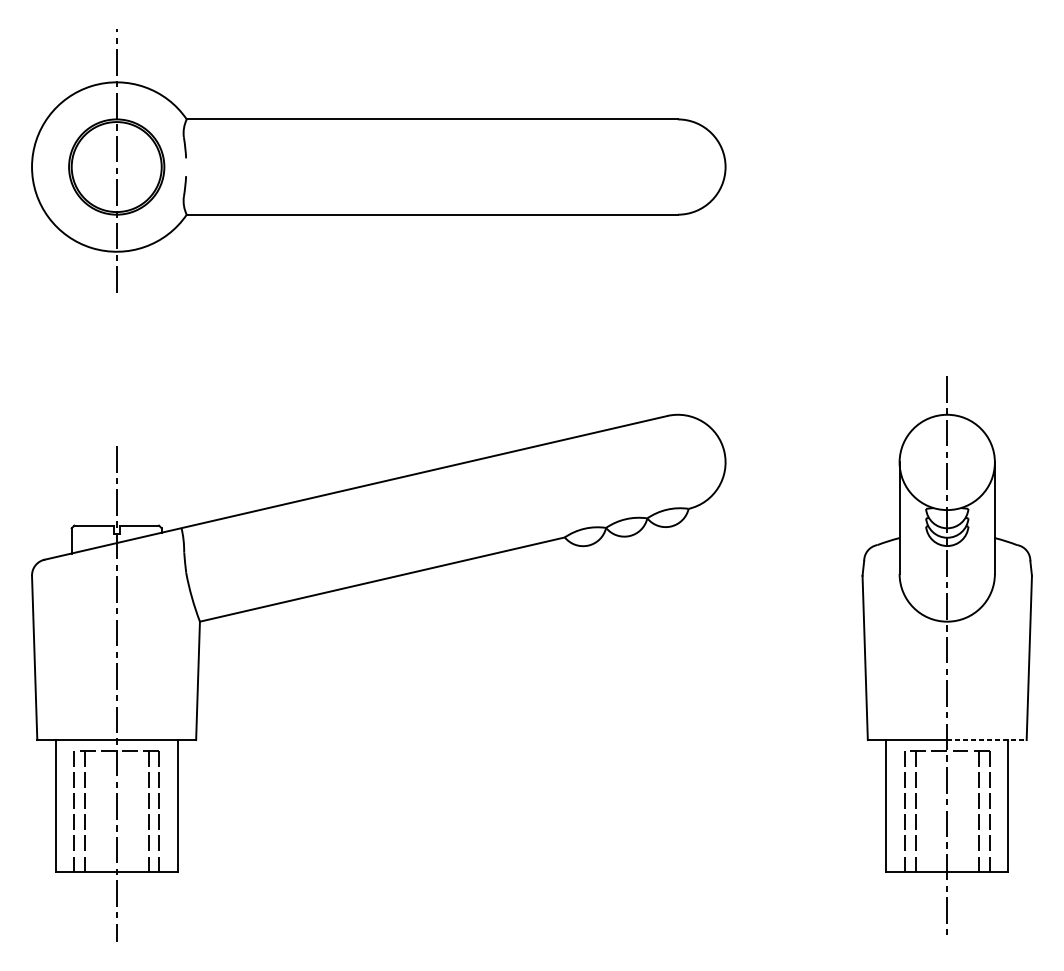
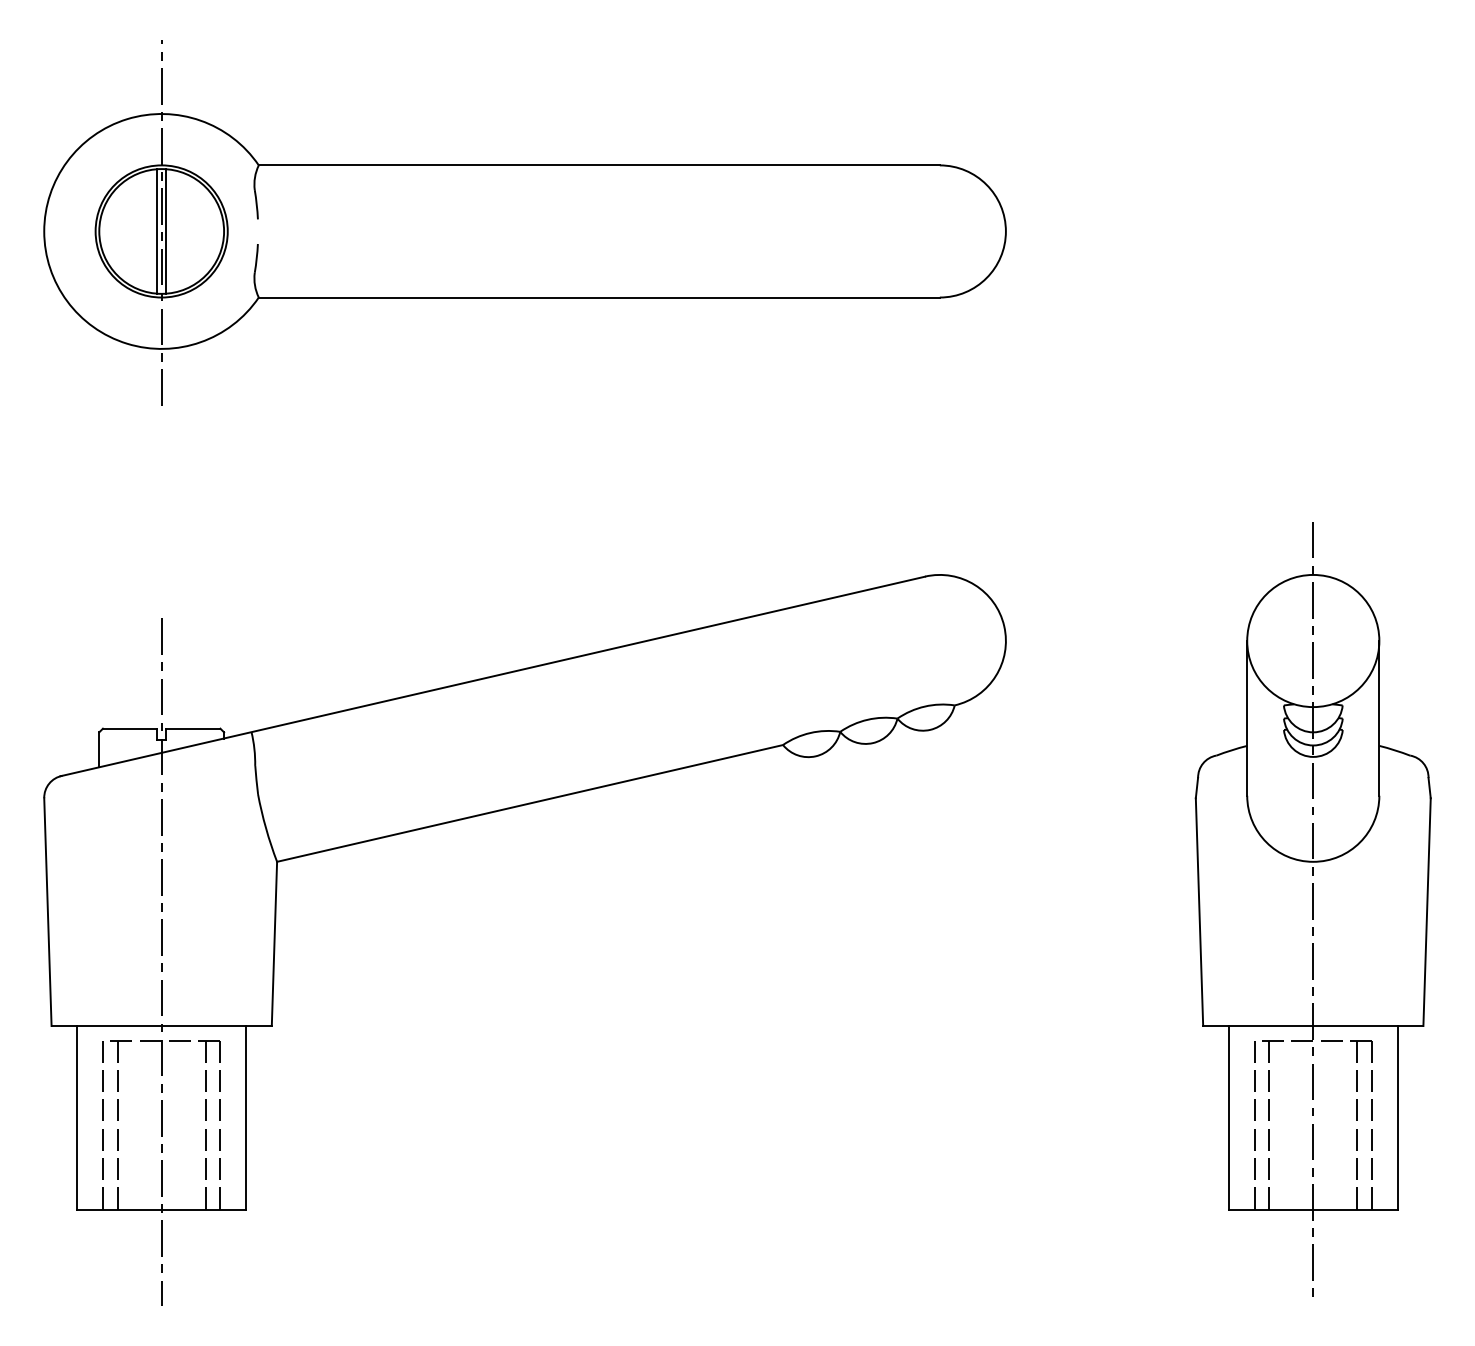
line: (113, 167) -> (157, 231), added
line: (120, 167) -> (166, 231), added
line: (987, 739) -> (1368, 1025), dashed -> solid

